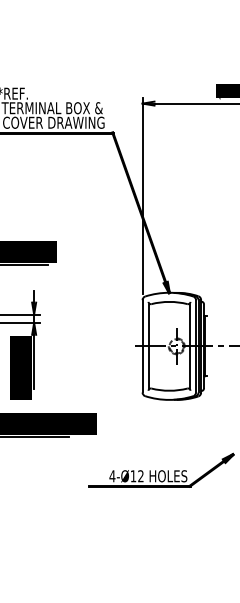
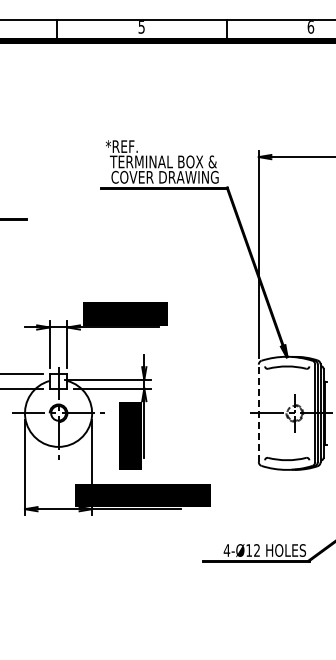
line: (142, 346) -> (258, 413), solid -> dashed
line: (148, 346) -> (265, 413), removed
line: (190, 346) -> (309, 413), removed

